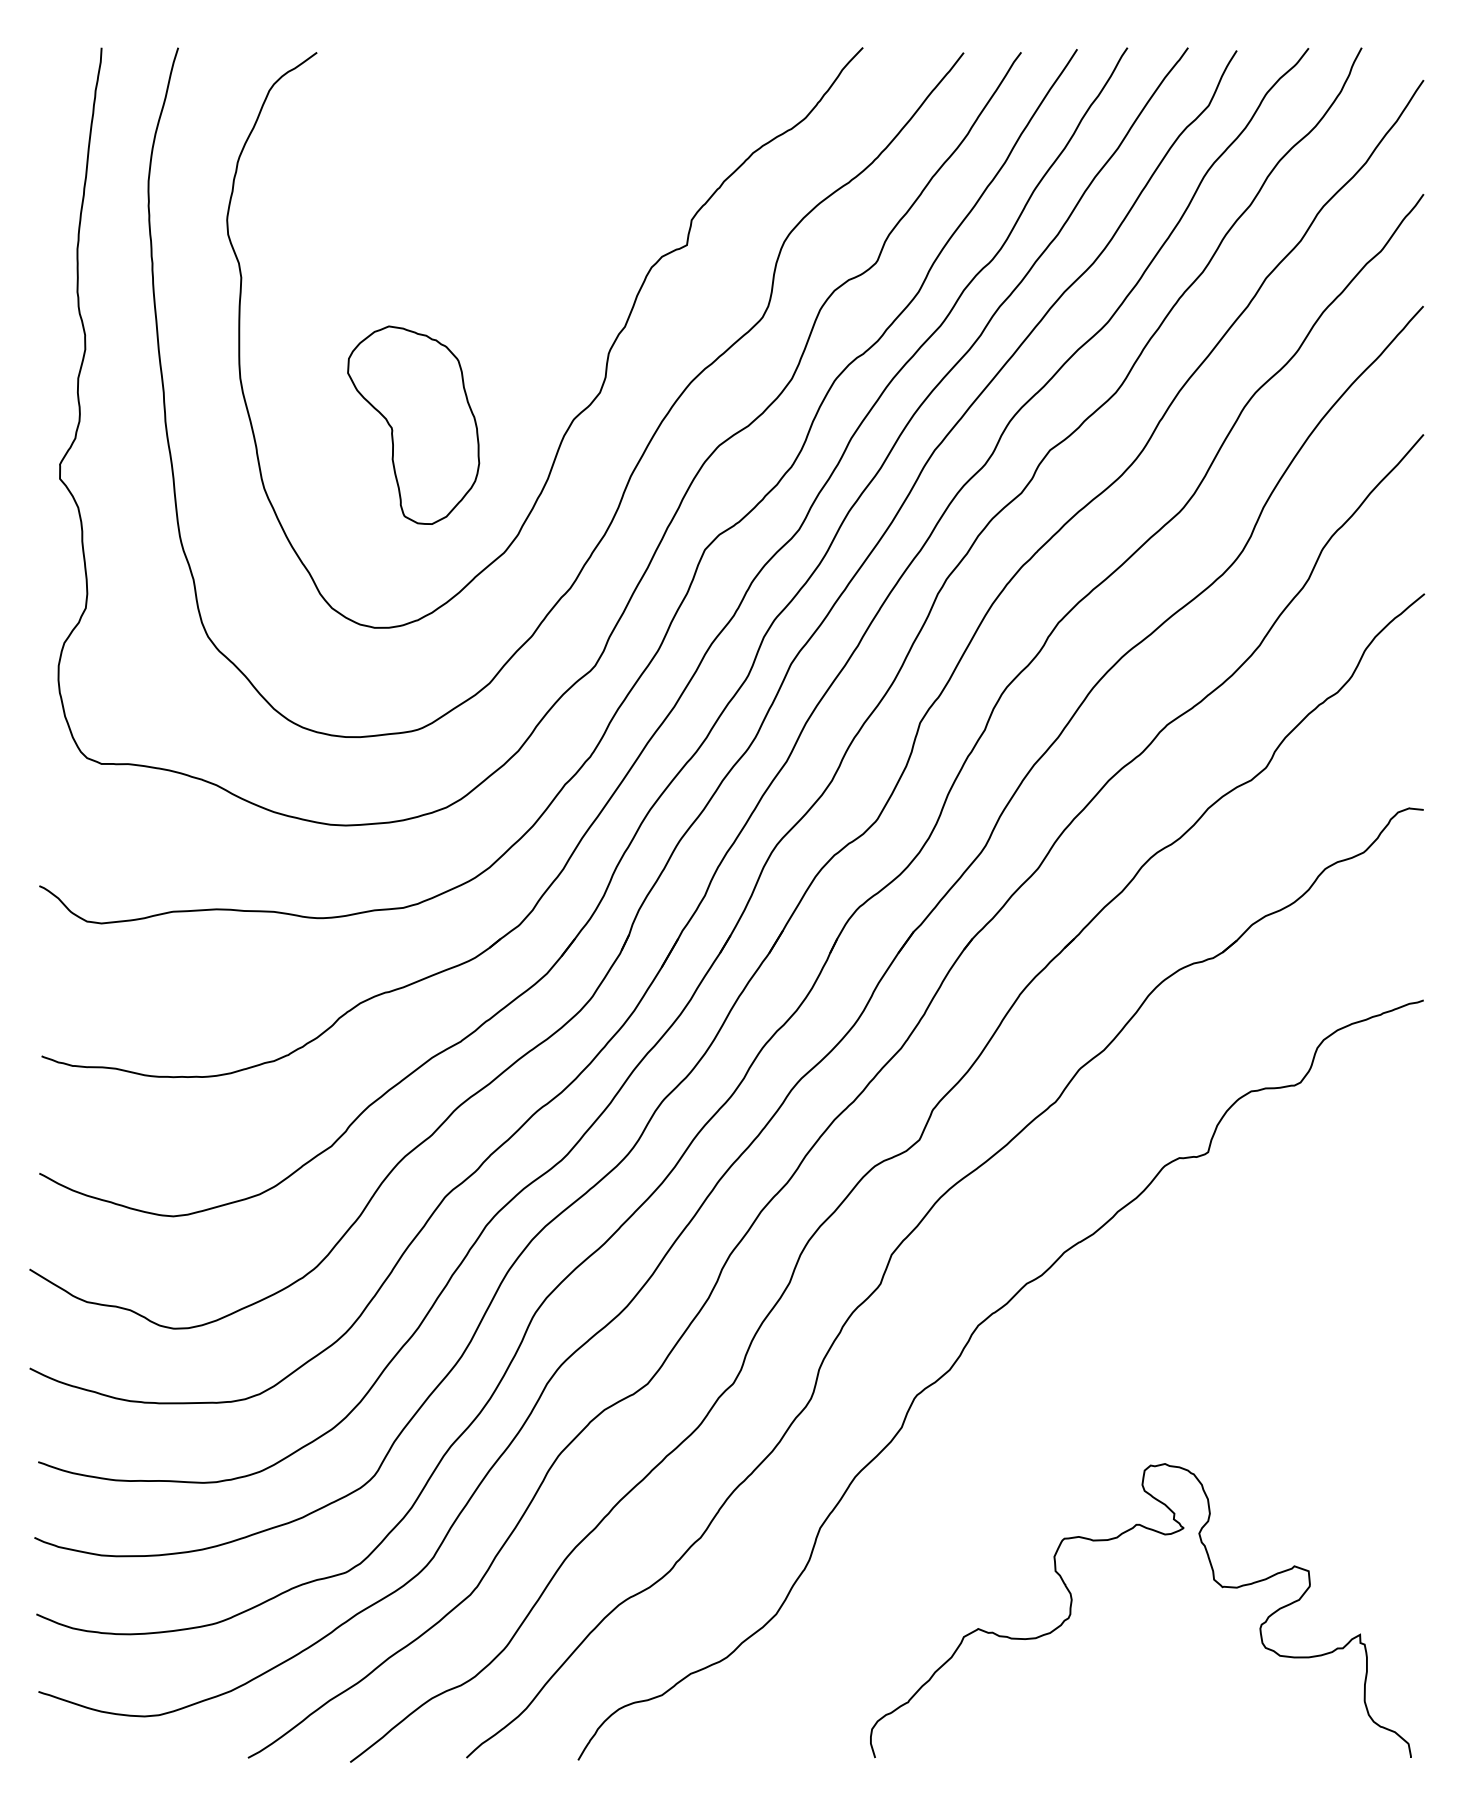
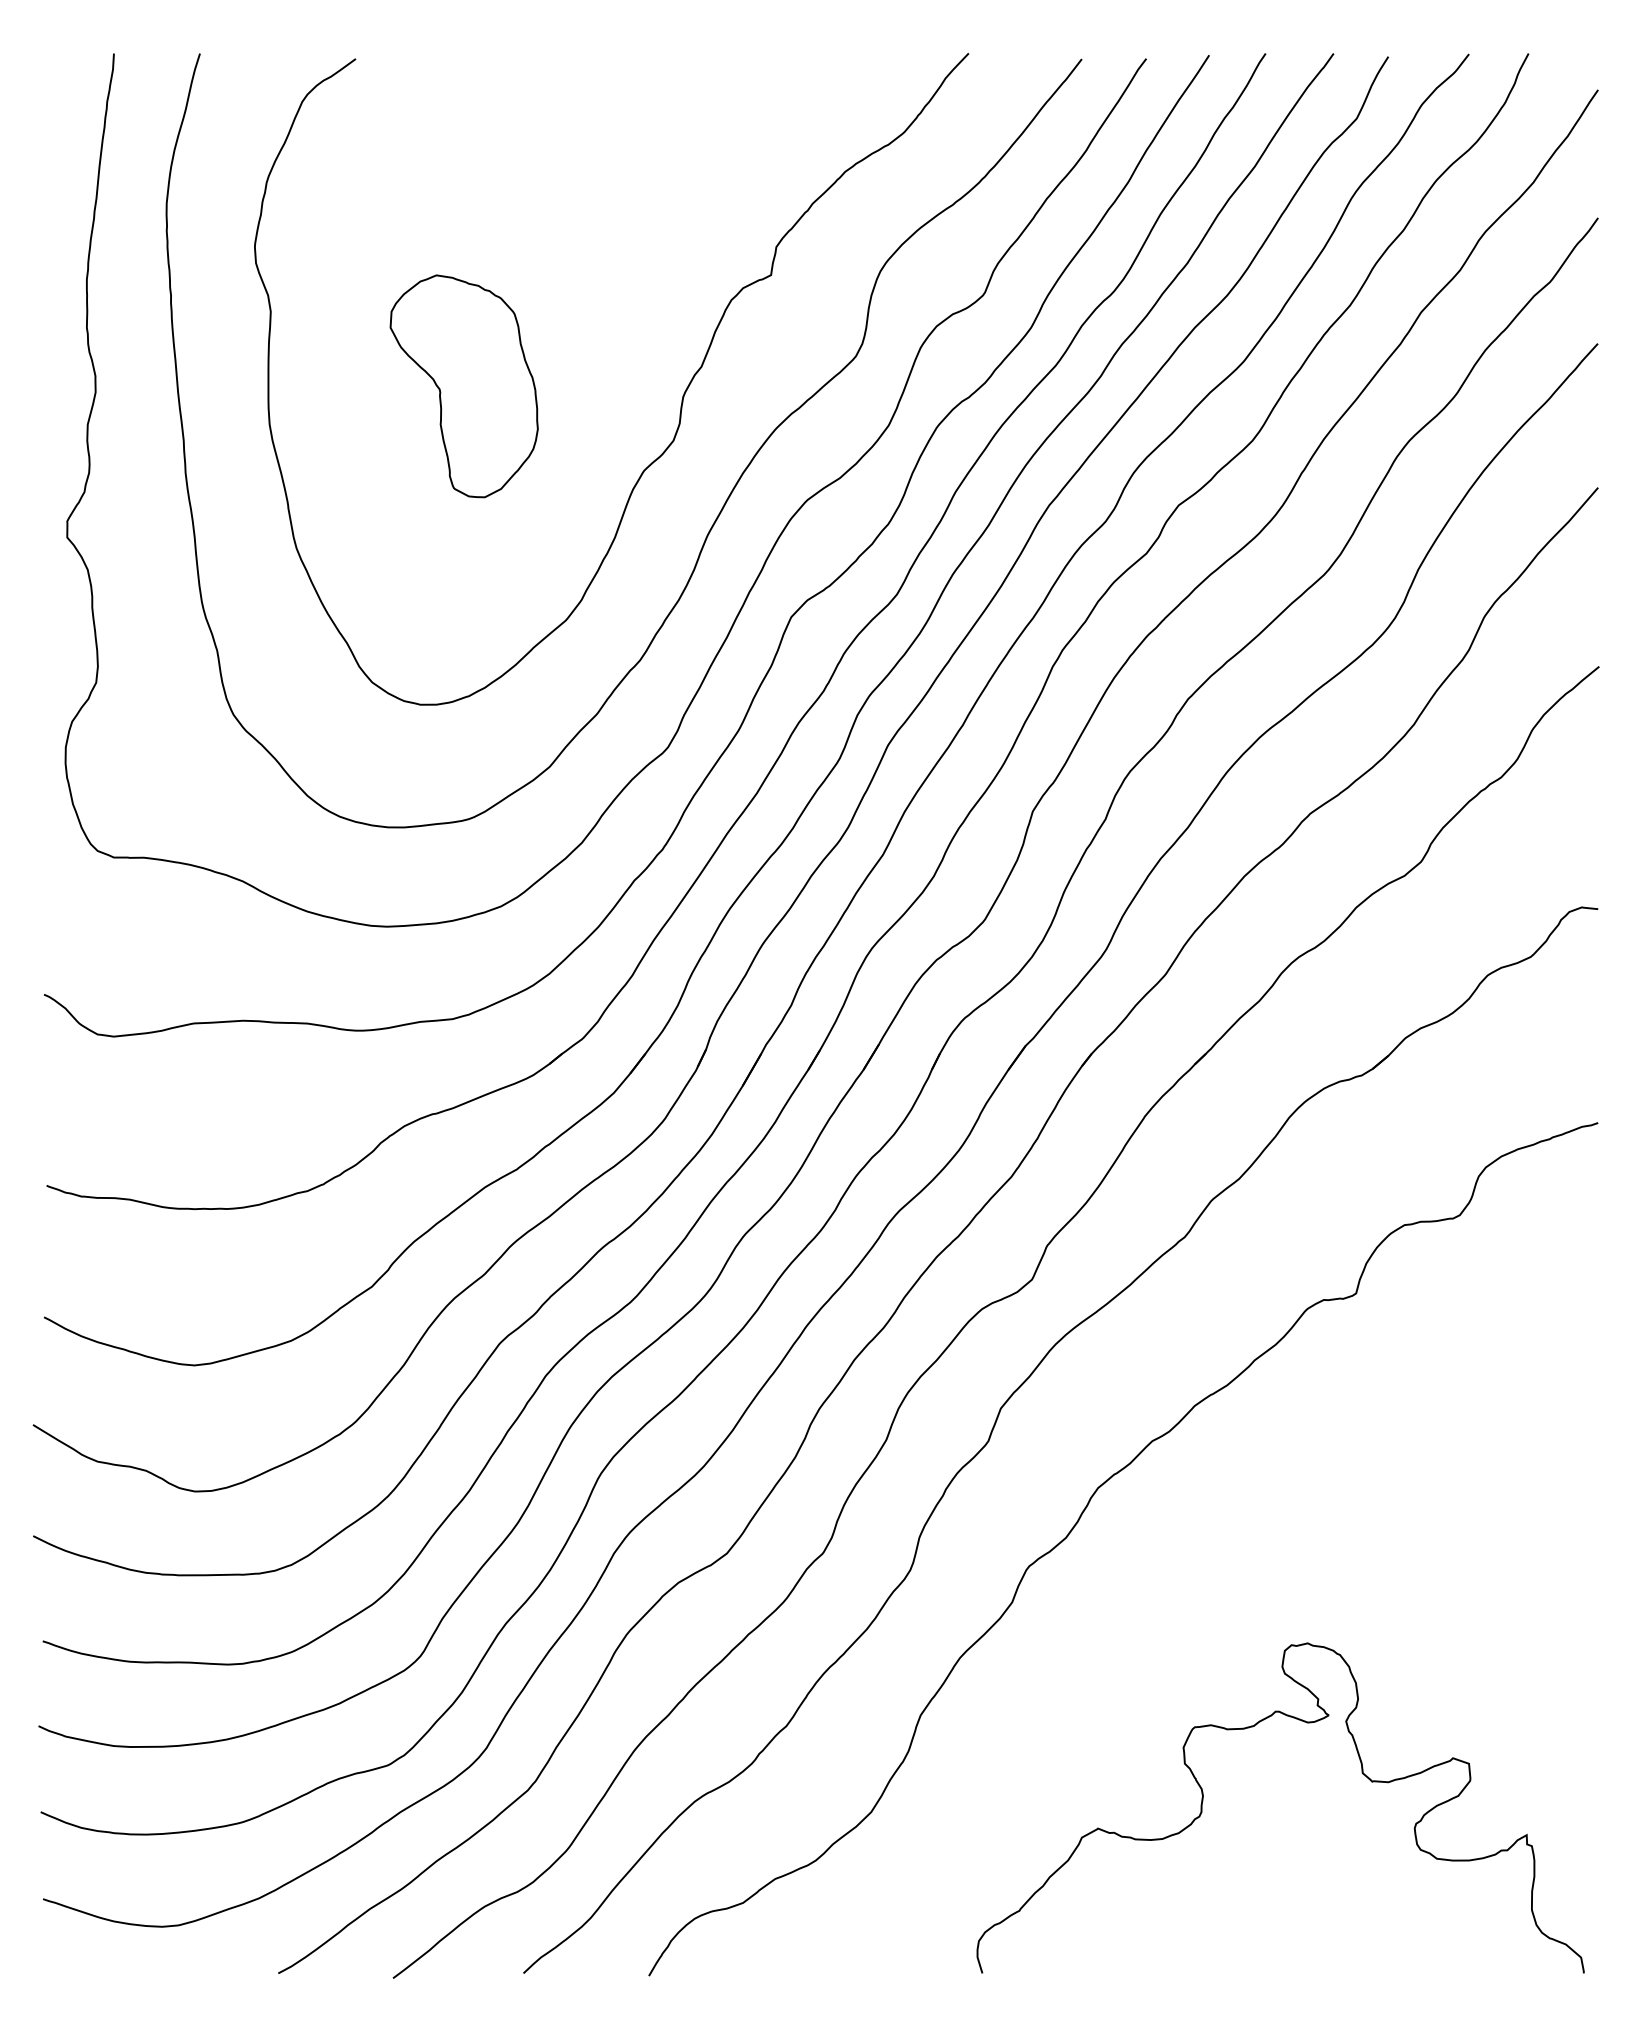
part: (412, 425) -> (463, 386), moved

